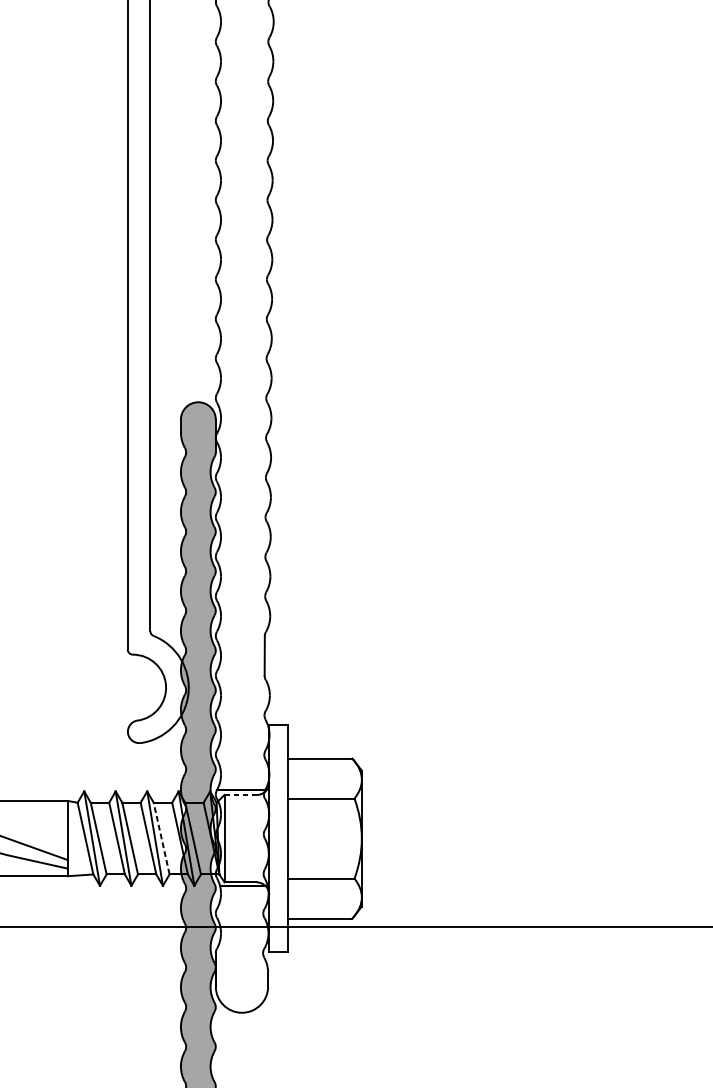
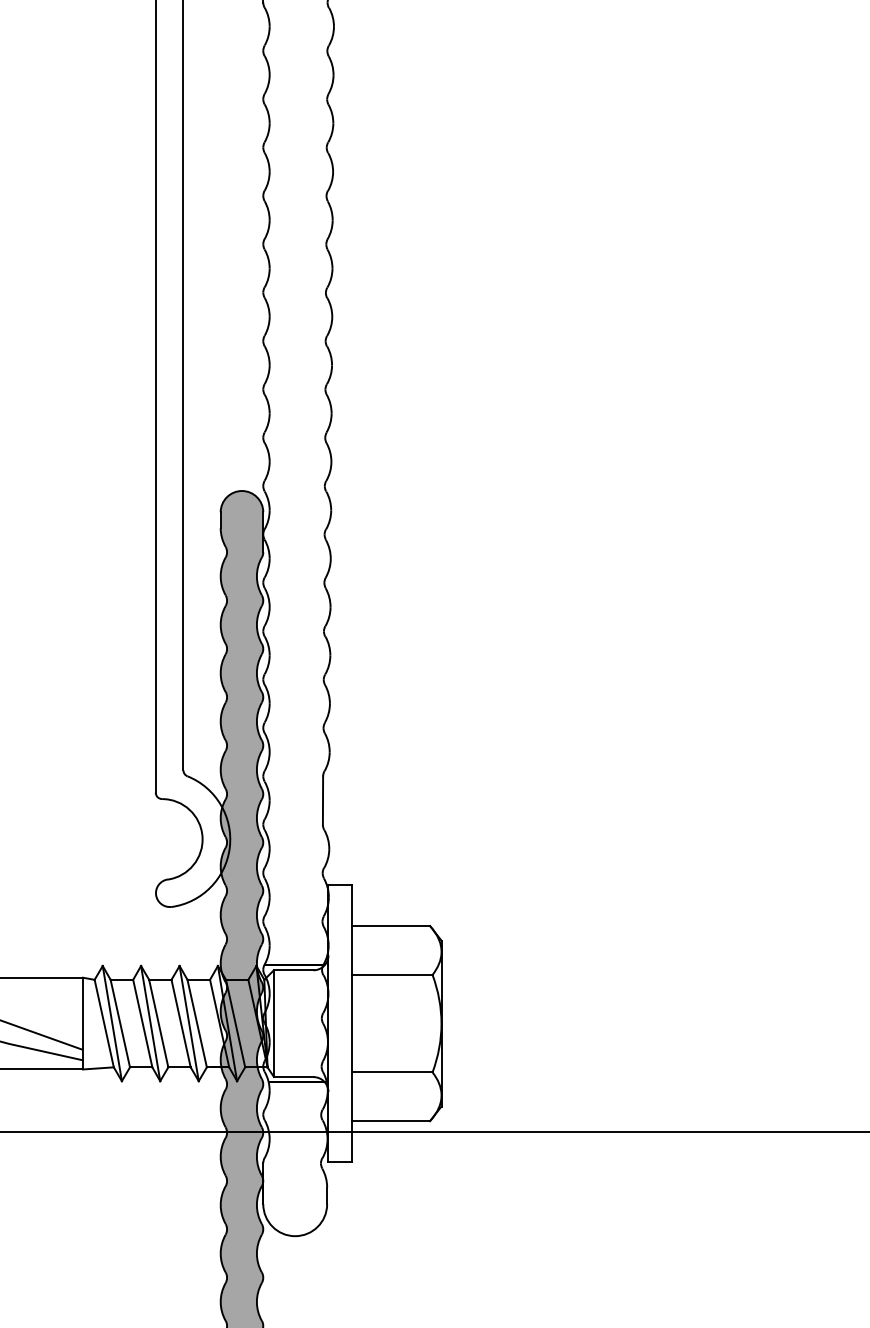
line: (240, 795) -> (293, 970), dashed -> solid
line: (161, 838) -> (197, 1023), dashed -> solid

